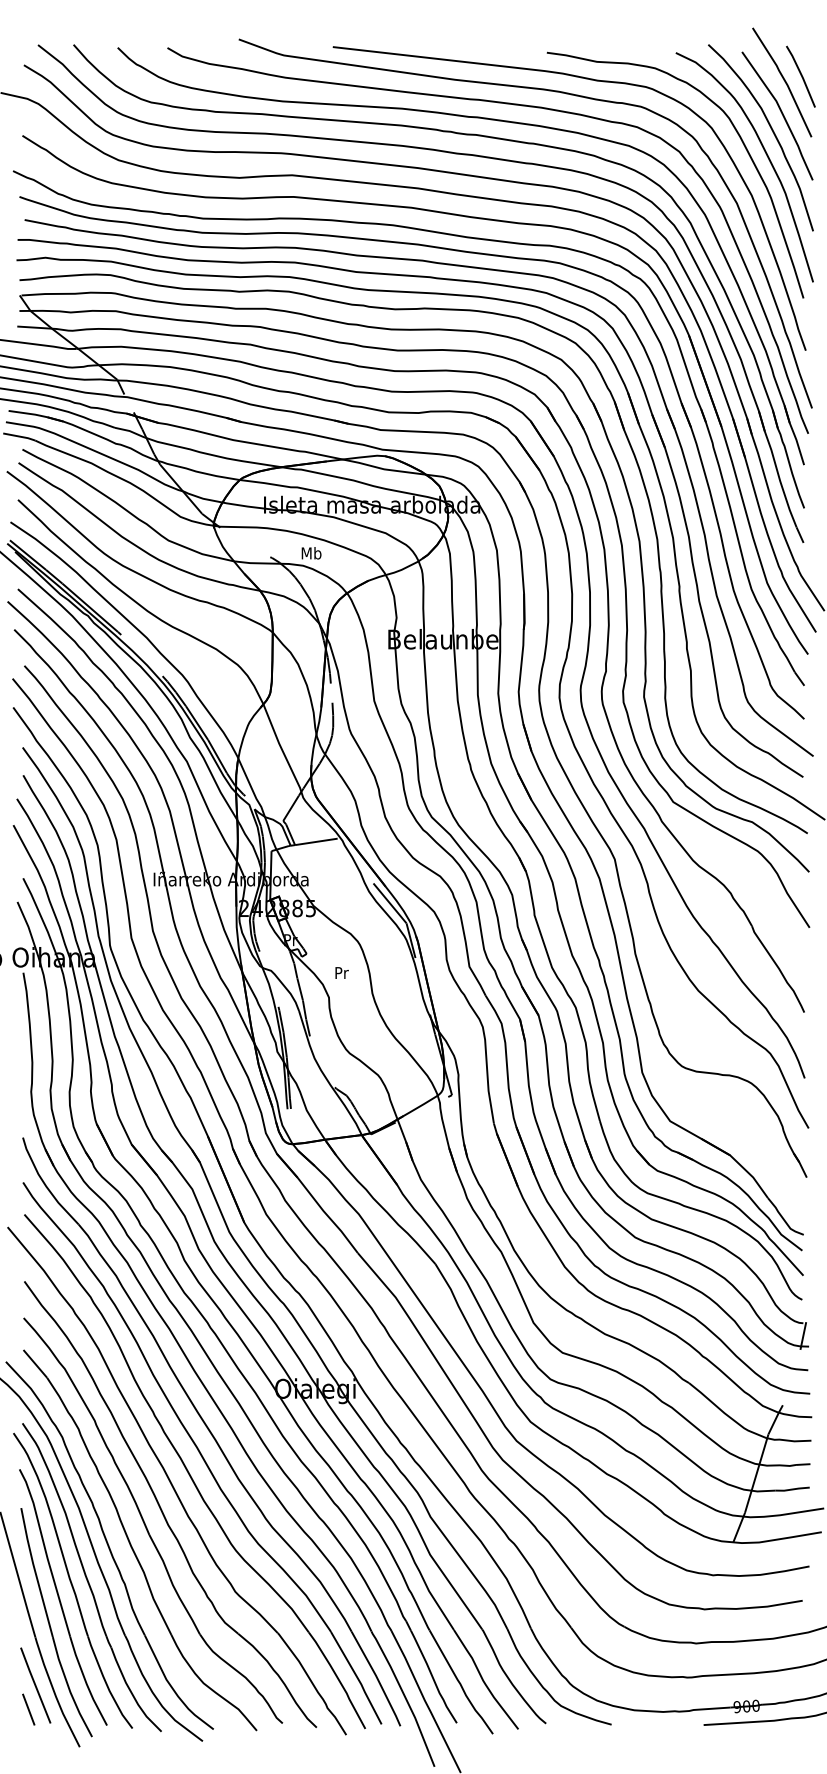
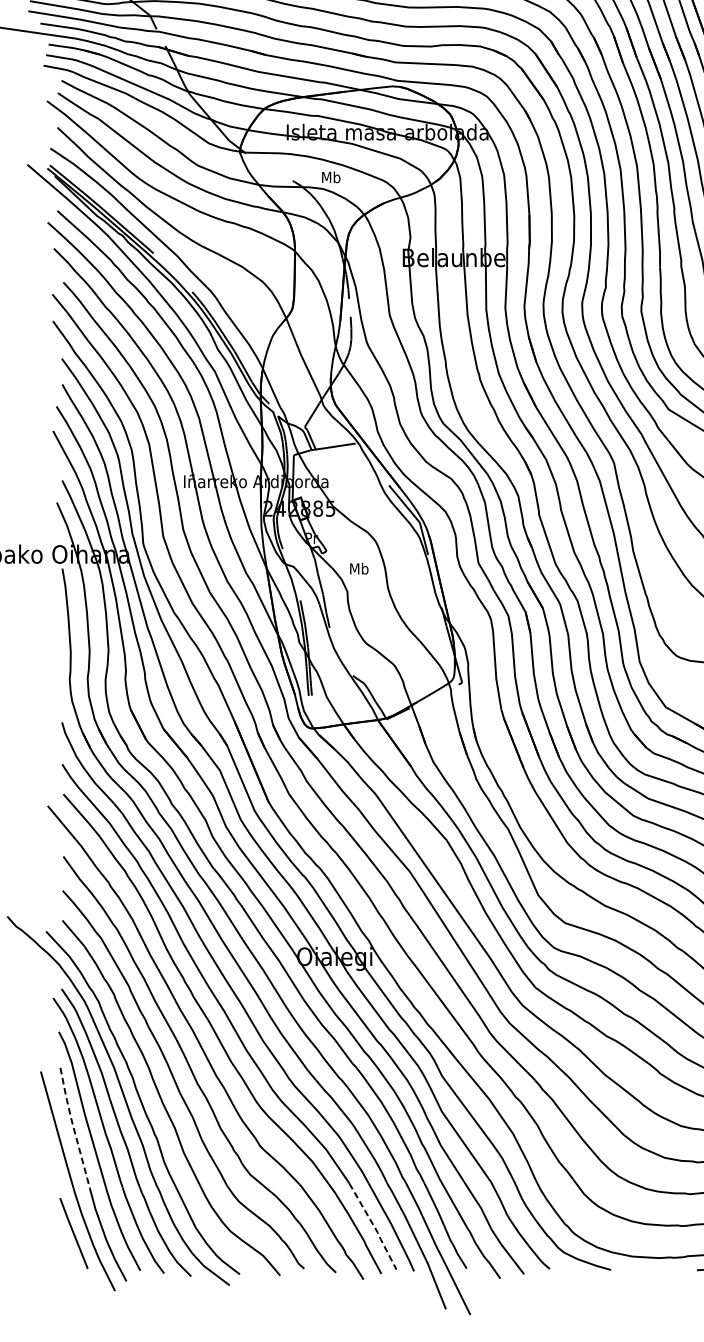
text: (341, 972) -> (359, 568), Pr -> Mb
line: (35, 1571) -> (73, 1127), solid -> dashed
line: (358, 1679) -> (374, 1227), solid -> dashed
line: (28, 1709) -> (67, 1255), removed

